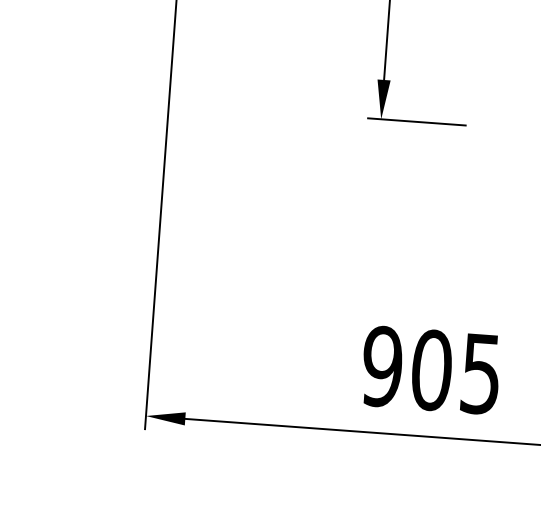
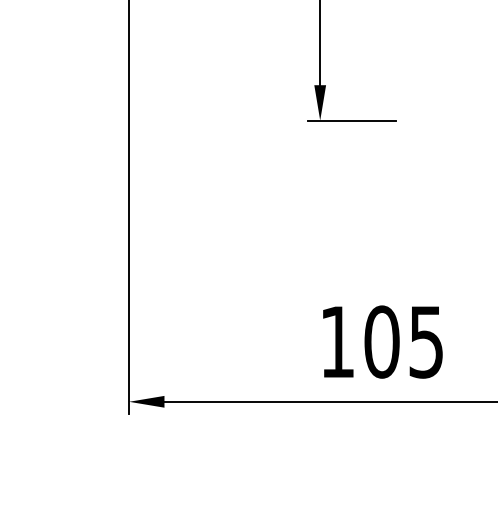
text: (381, 365) -> (336, 341), 905 -> 105

